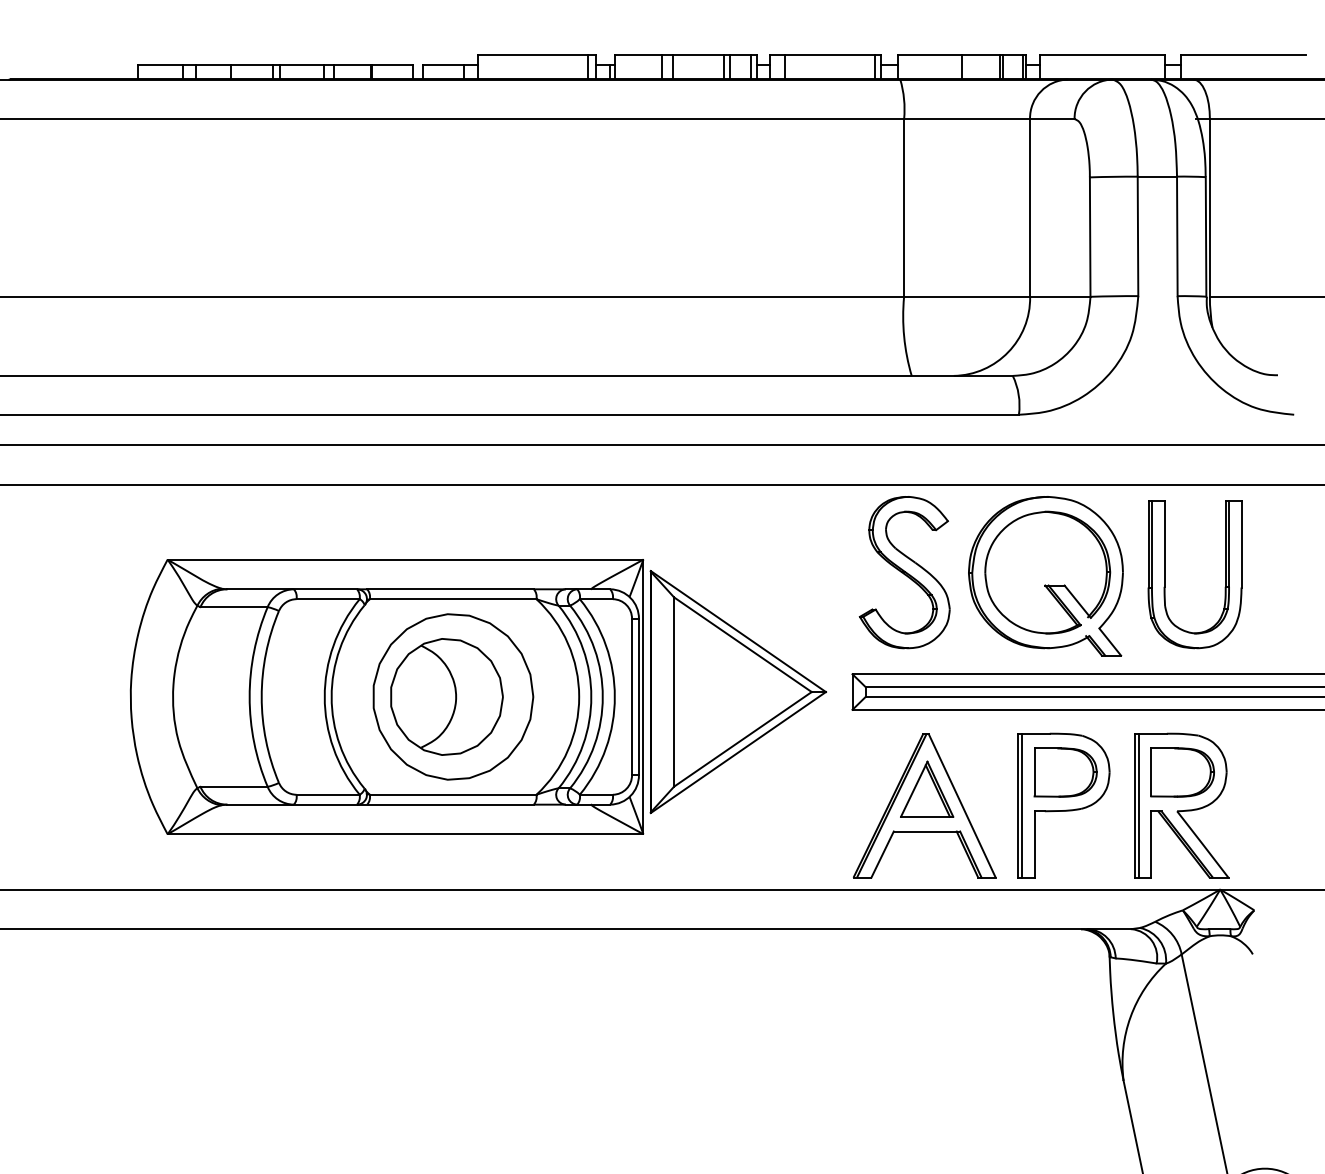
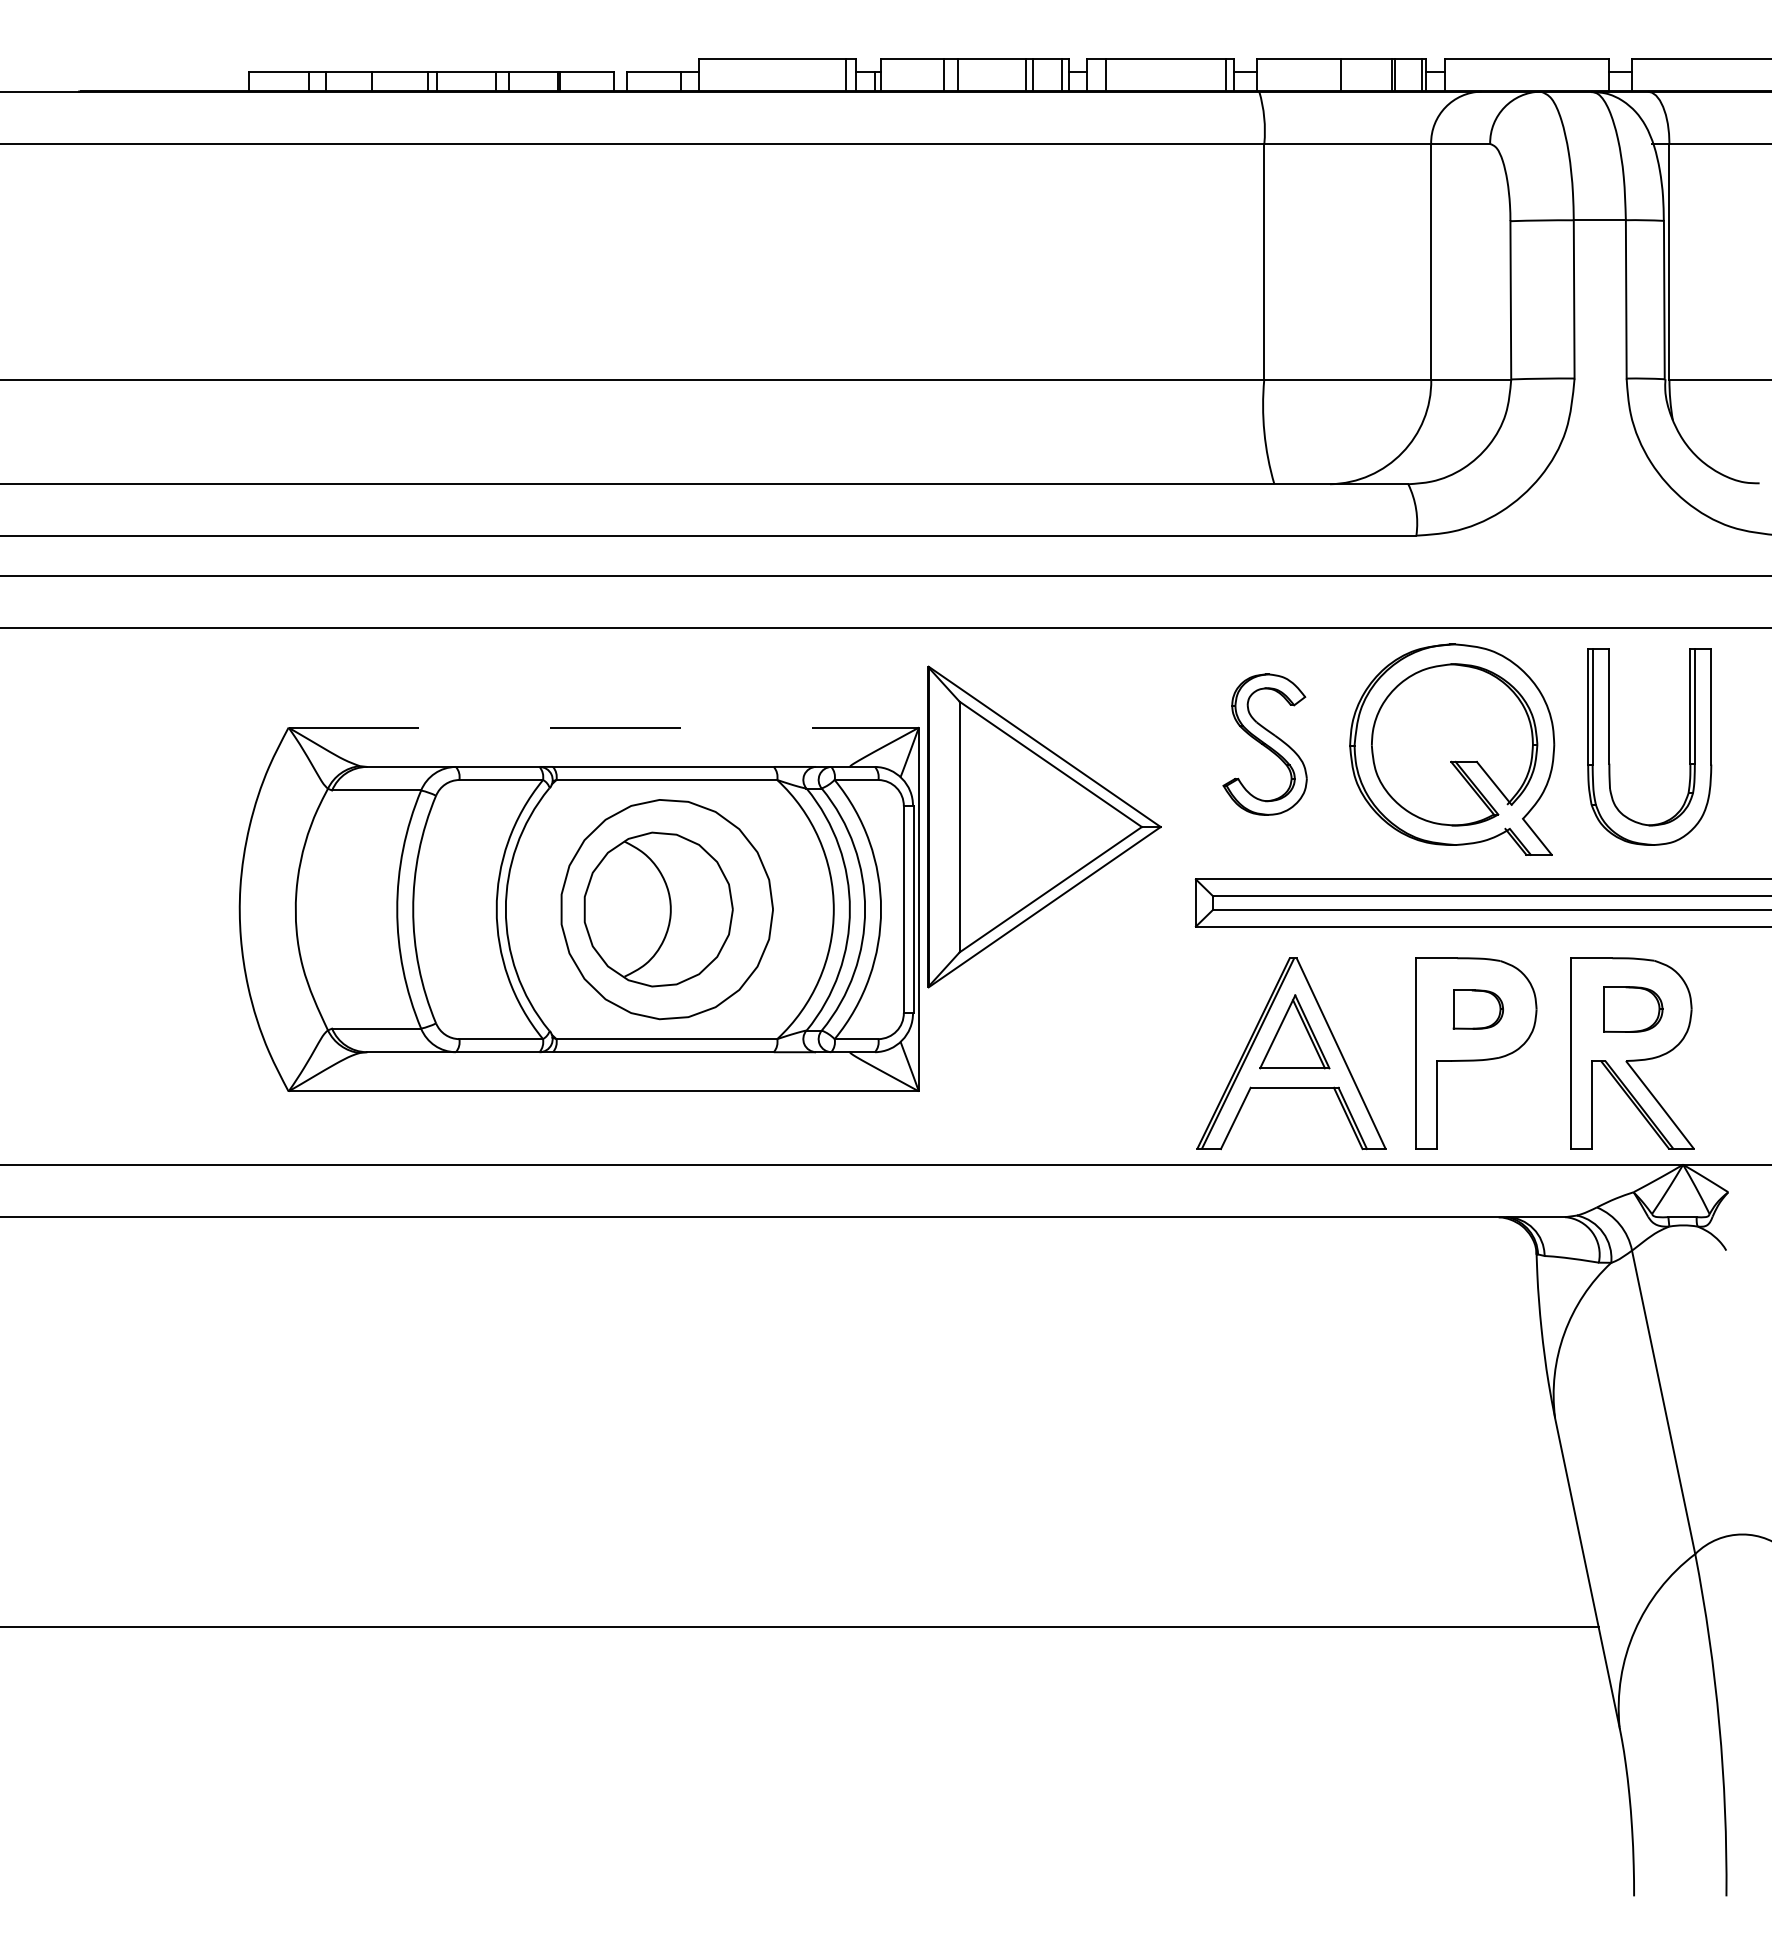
line: (406, 559) -> (604, 727), solid -> dashed
part: (904, 572) -> (1264, 744), size x0.7
part: (738, 691) -> (1044, 826), moved
part: (1065, 772) -> (1478, 1009), size x0.6
part: (1182, 772) -> (1633, 1009), size x0.7
line: (1022, 805) -> (1420, 1053), removed
line: (1138, 805) -> (1574, 1053), removed

